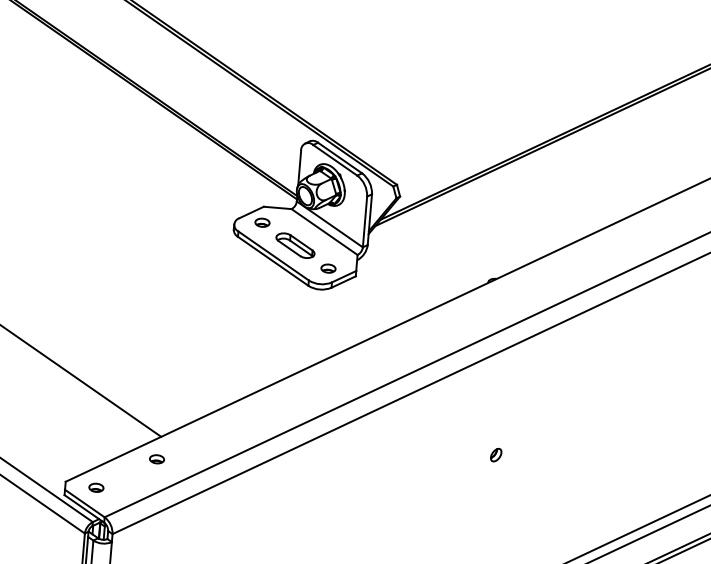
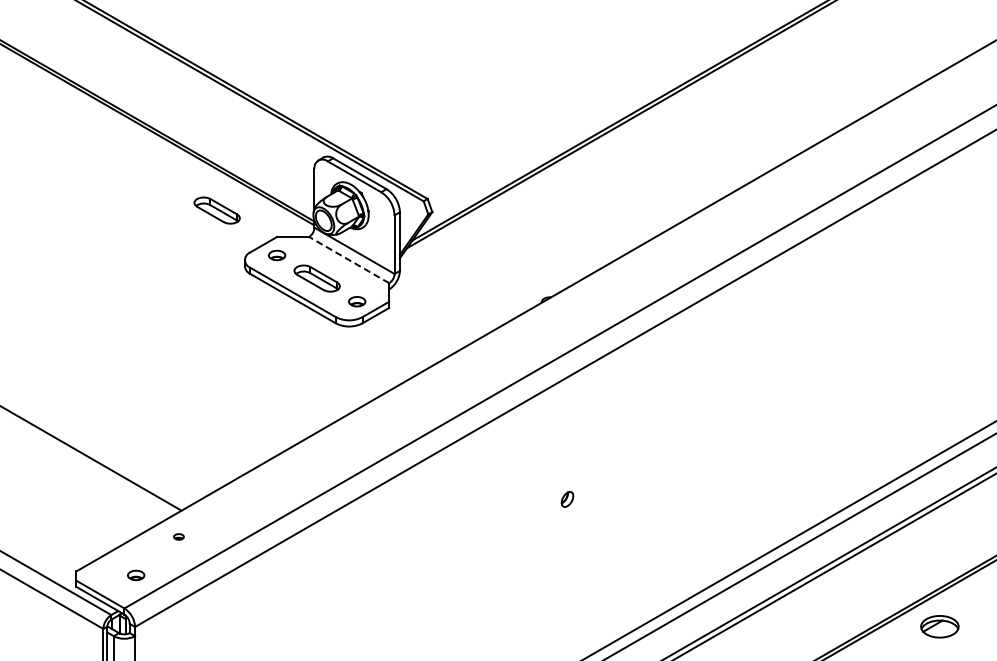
part: (213, 179) -> (216, 210), added
line: (324, 231) -> (348, 259), solid -> dashed
part: (156, 458) -> (178, 536), size x0.6
part: (96, 487) -> (136, 575), moved

